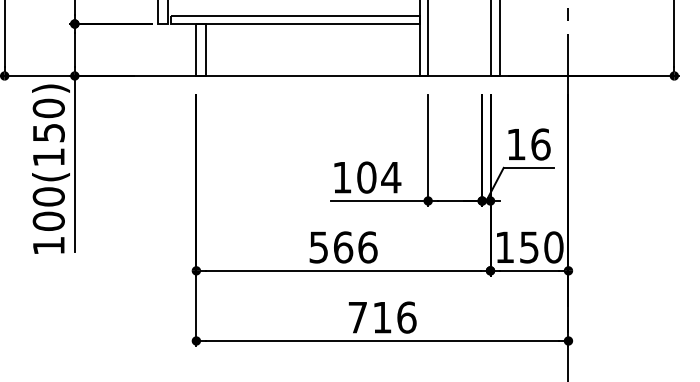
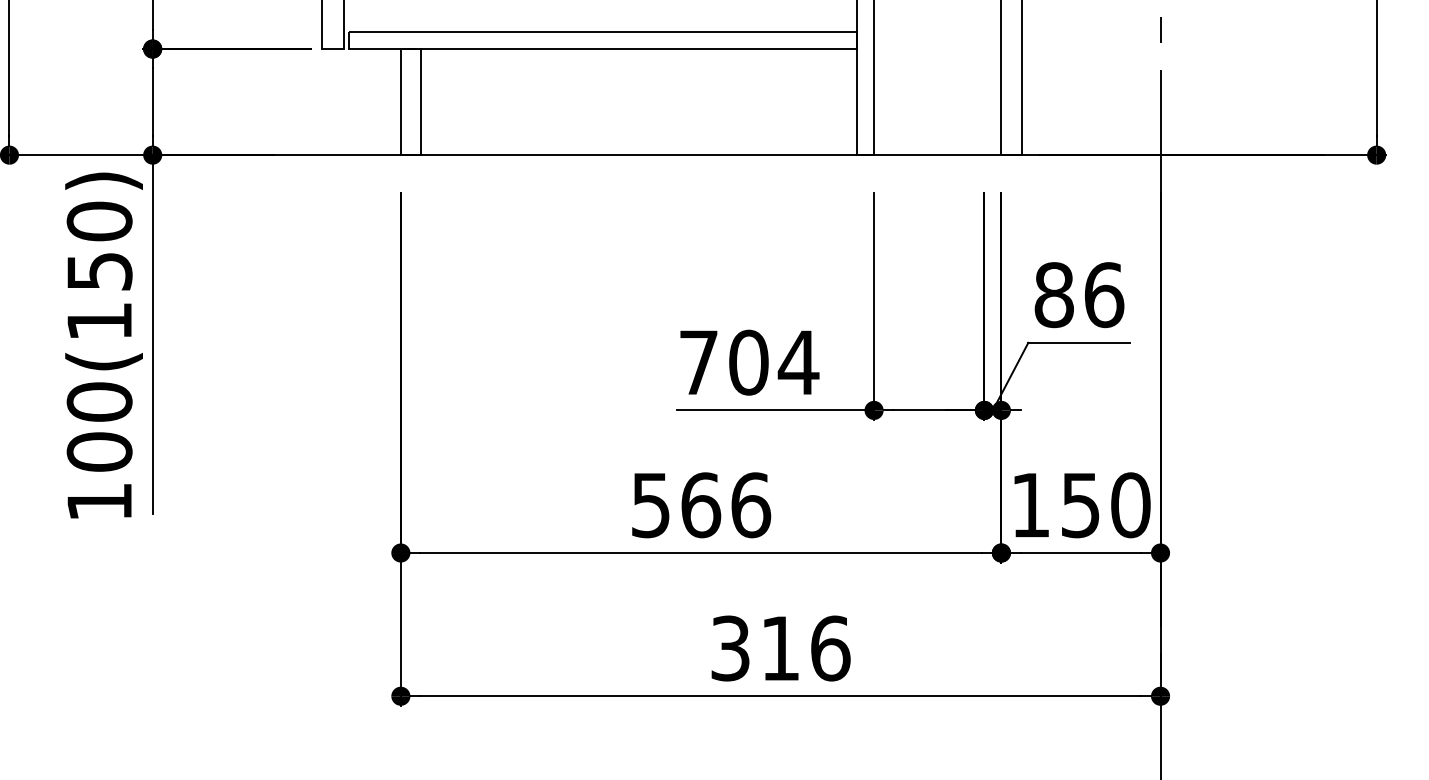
text: (515, 144) -> (1052, 295), 16 -> 86
text: (342, 177) -> (699, 362), 104 -> 704
text: (357, 317) -> (729, 648), 716 -> 316

